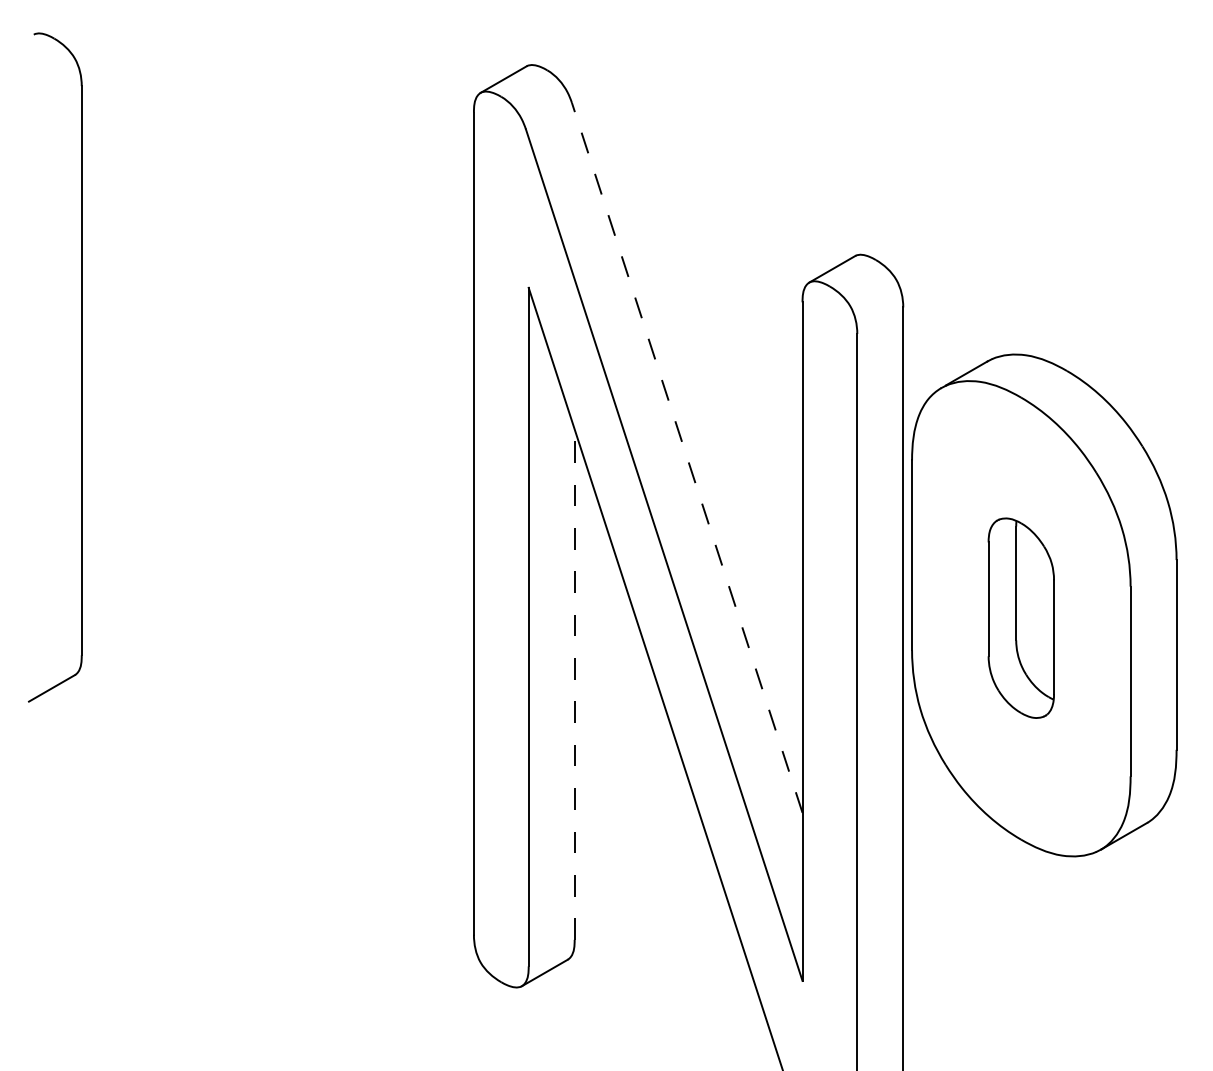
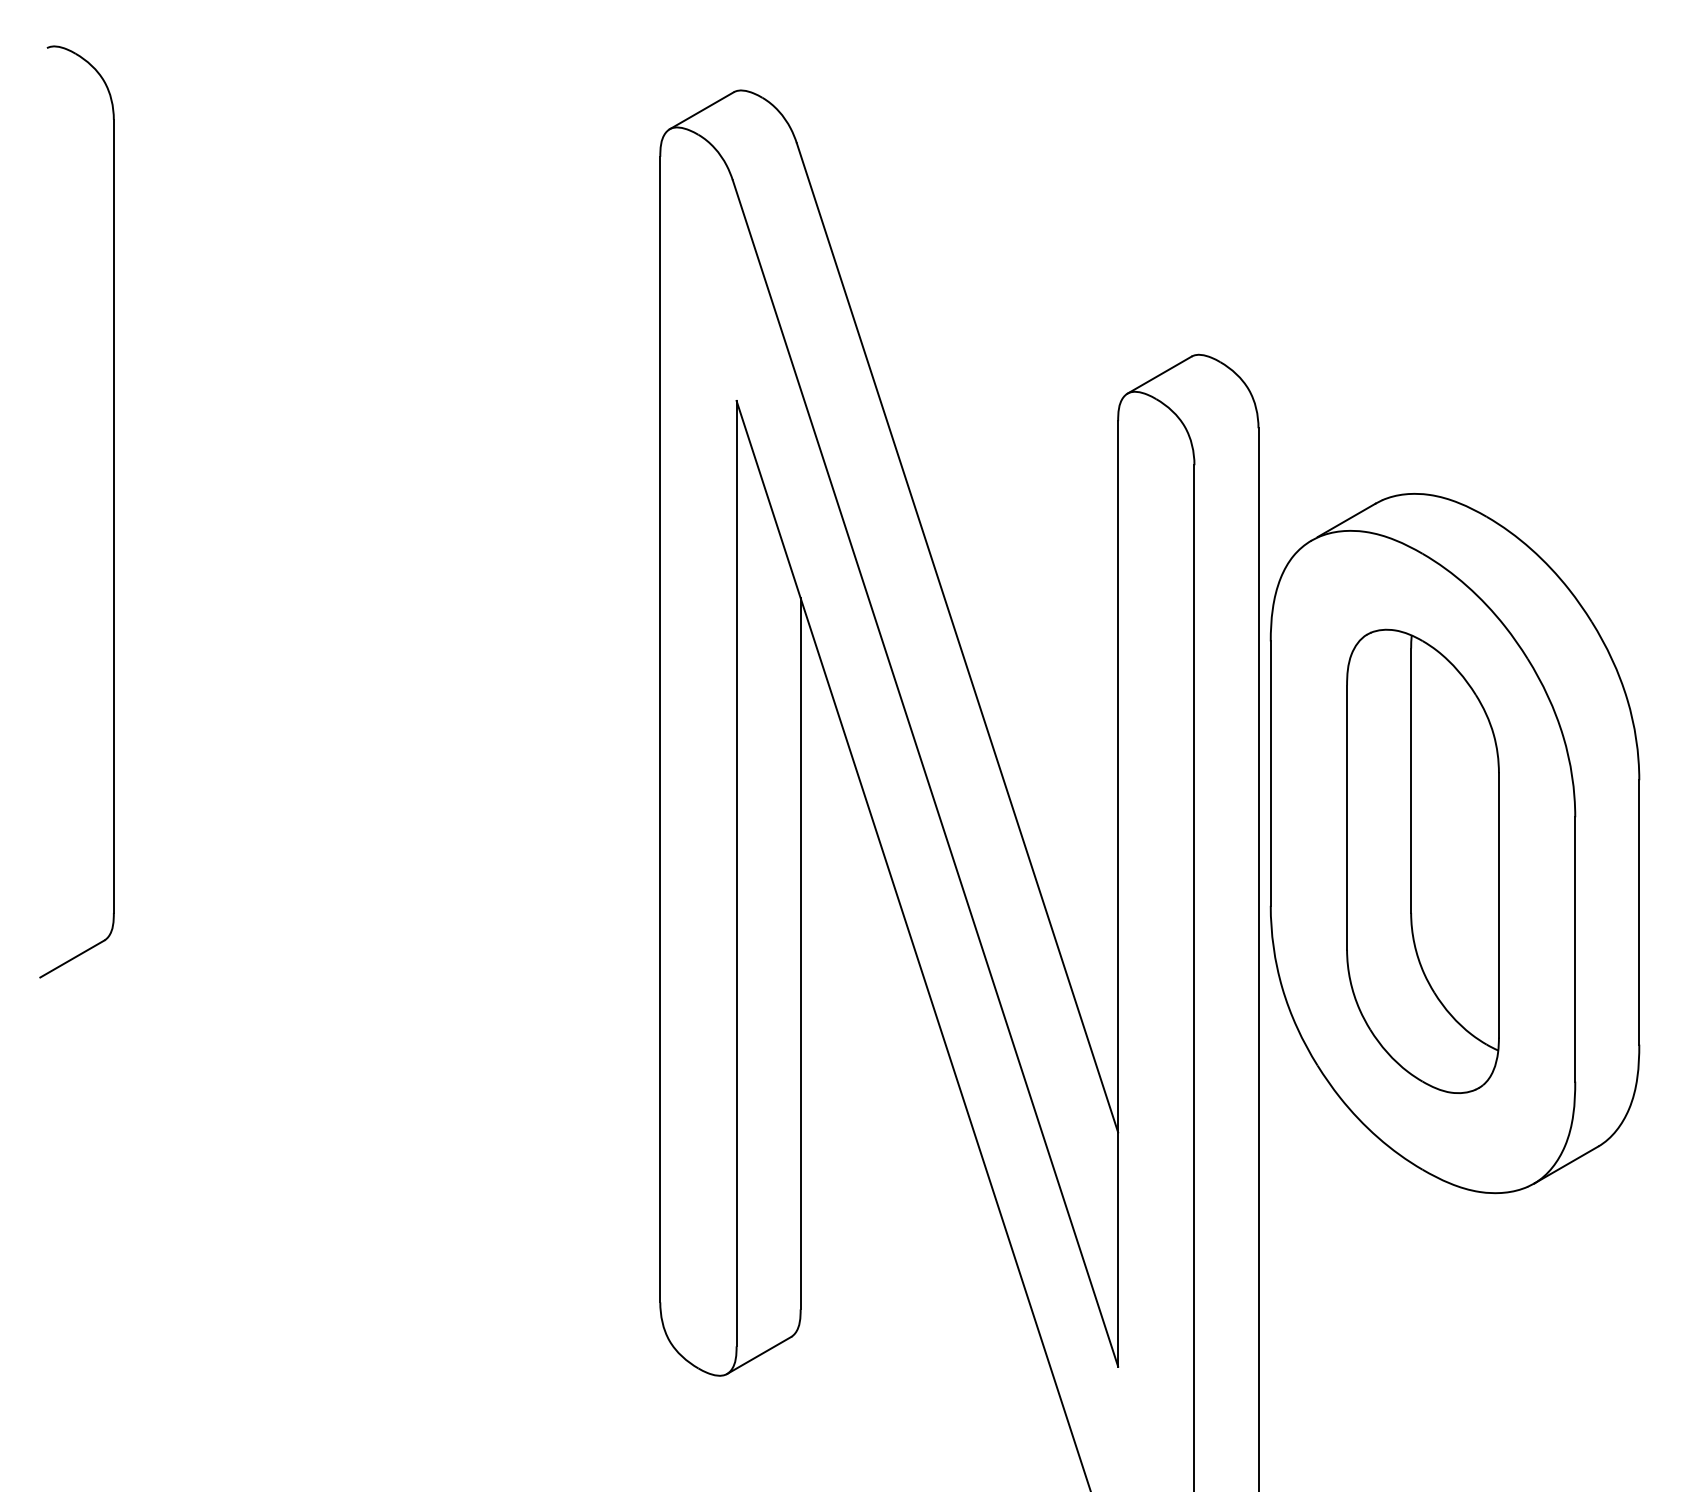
line: (687, 457) -> (957, 637), dashed -> solid
part: (1020, 617) -> (1422, 860), size x1.67
line: (574, 684) -> (800, 953), dashed -> solid

